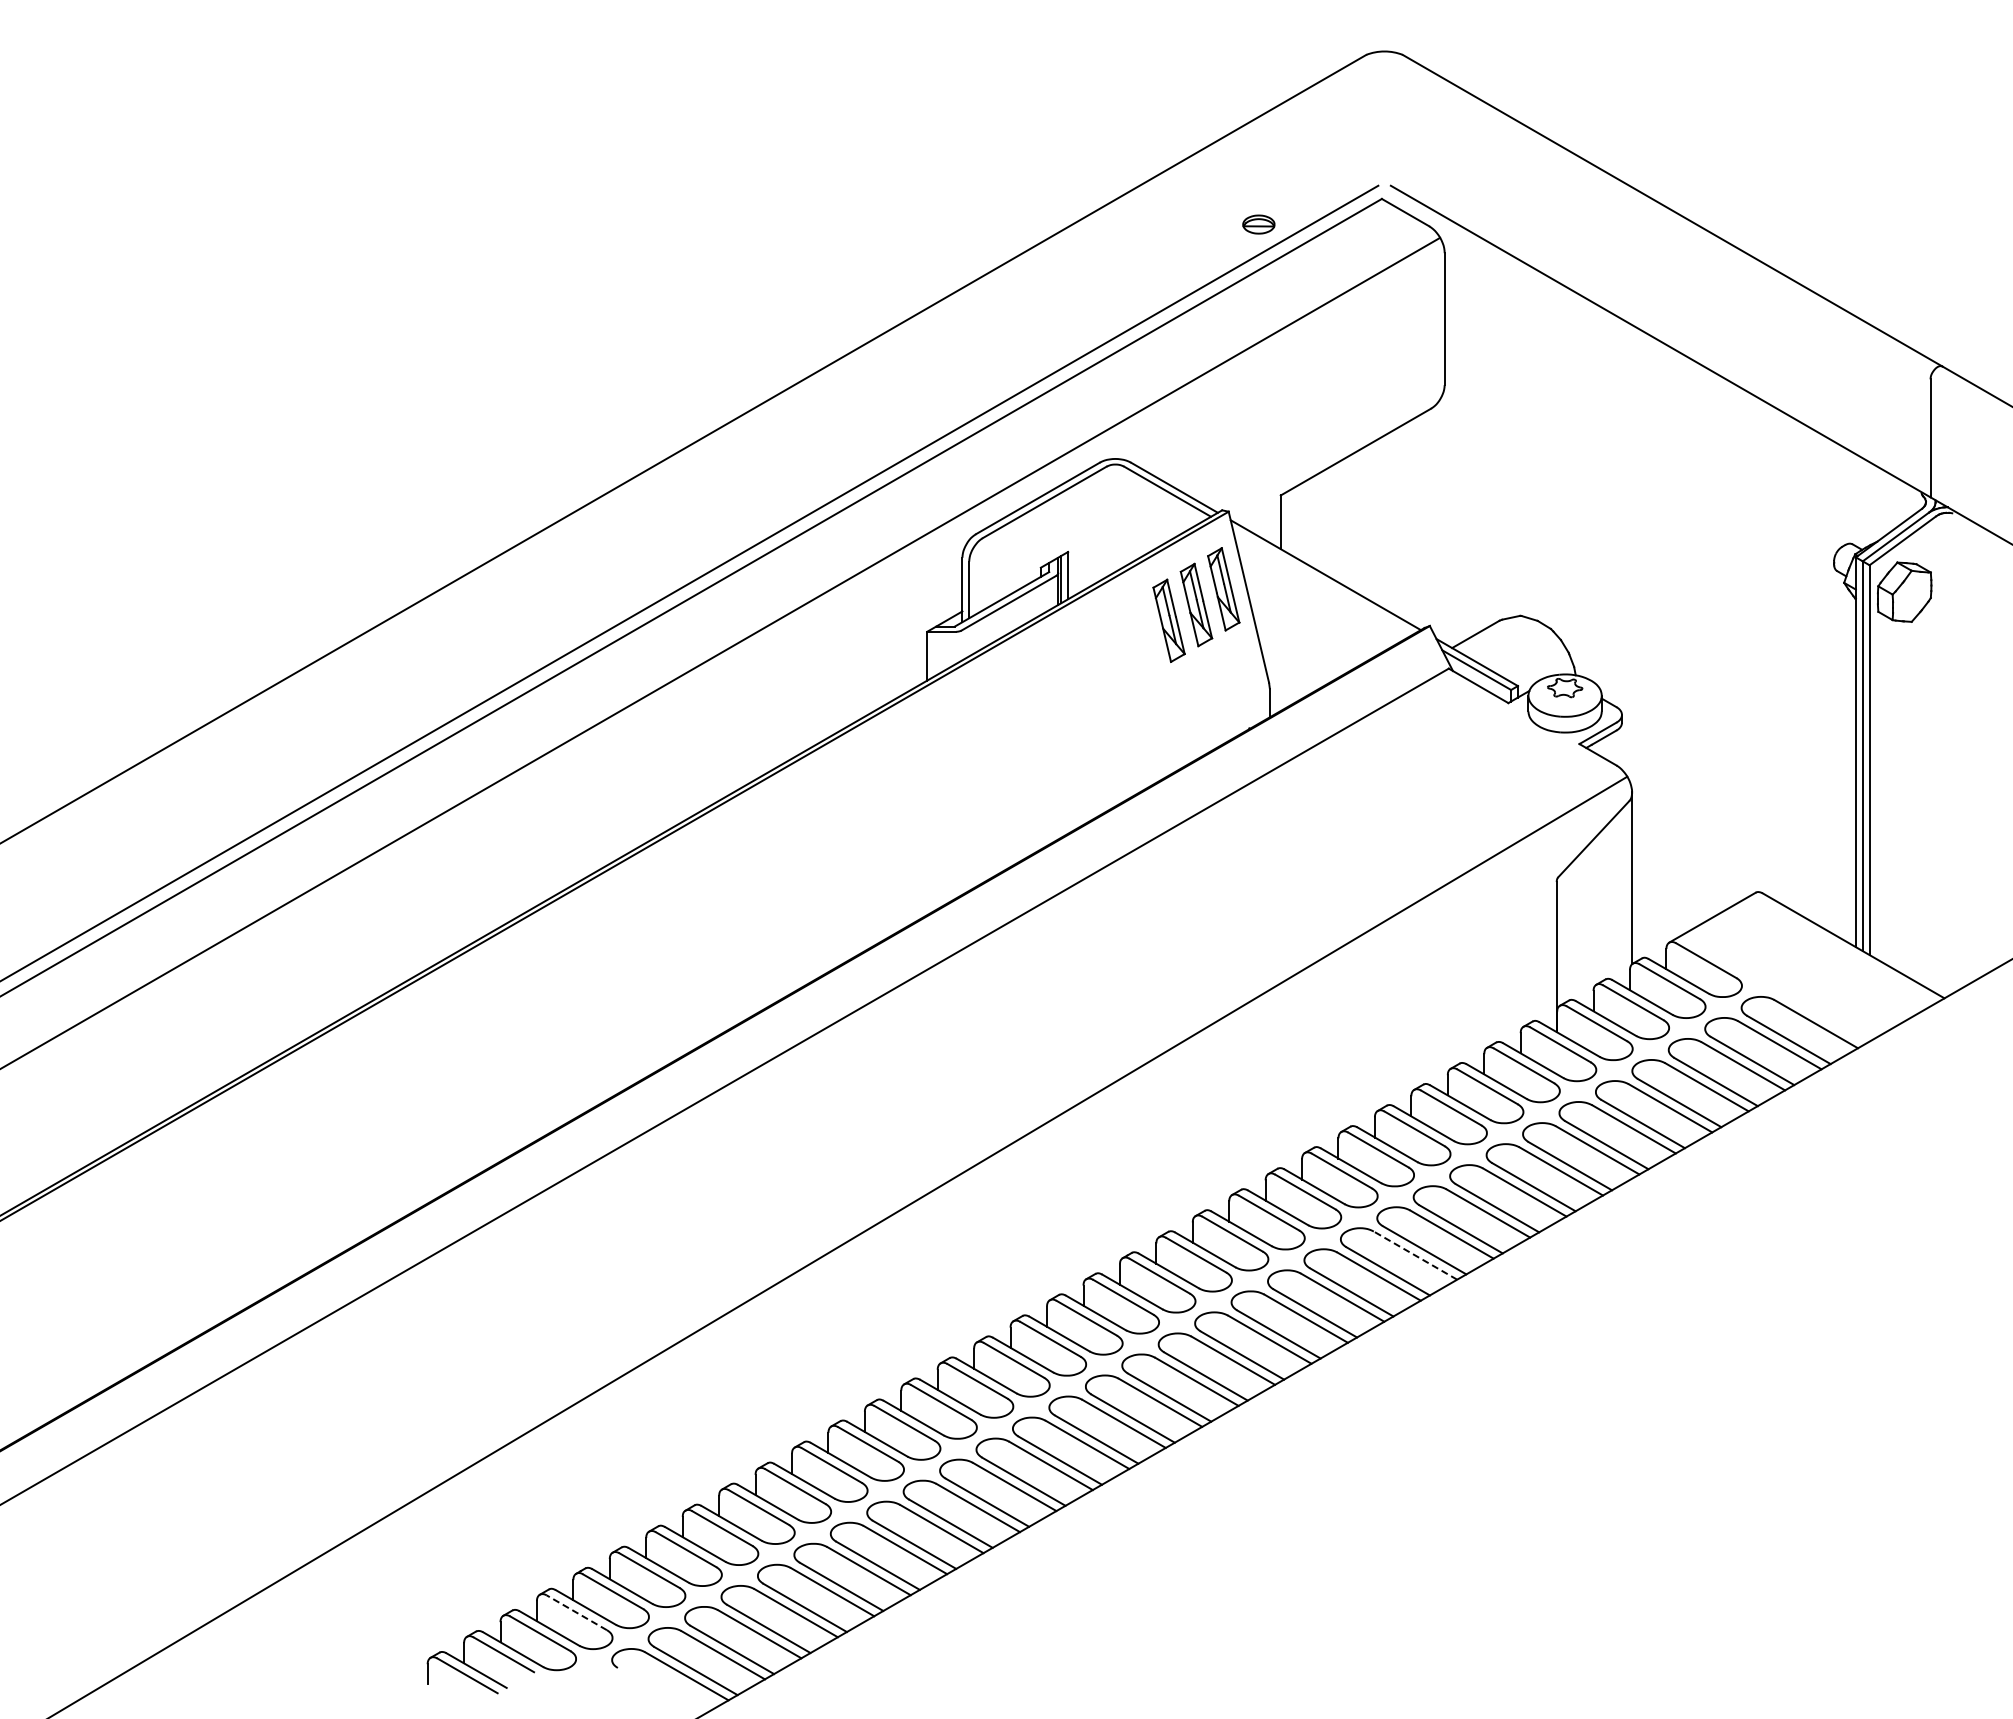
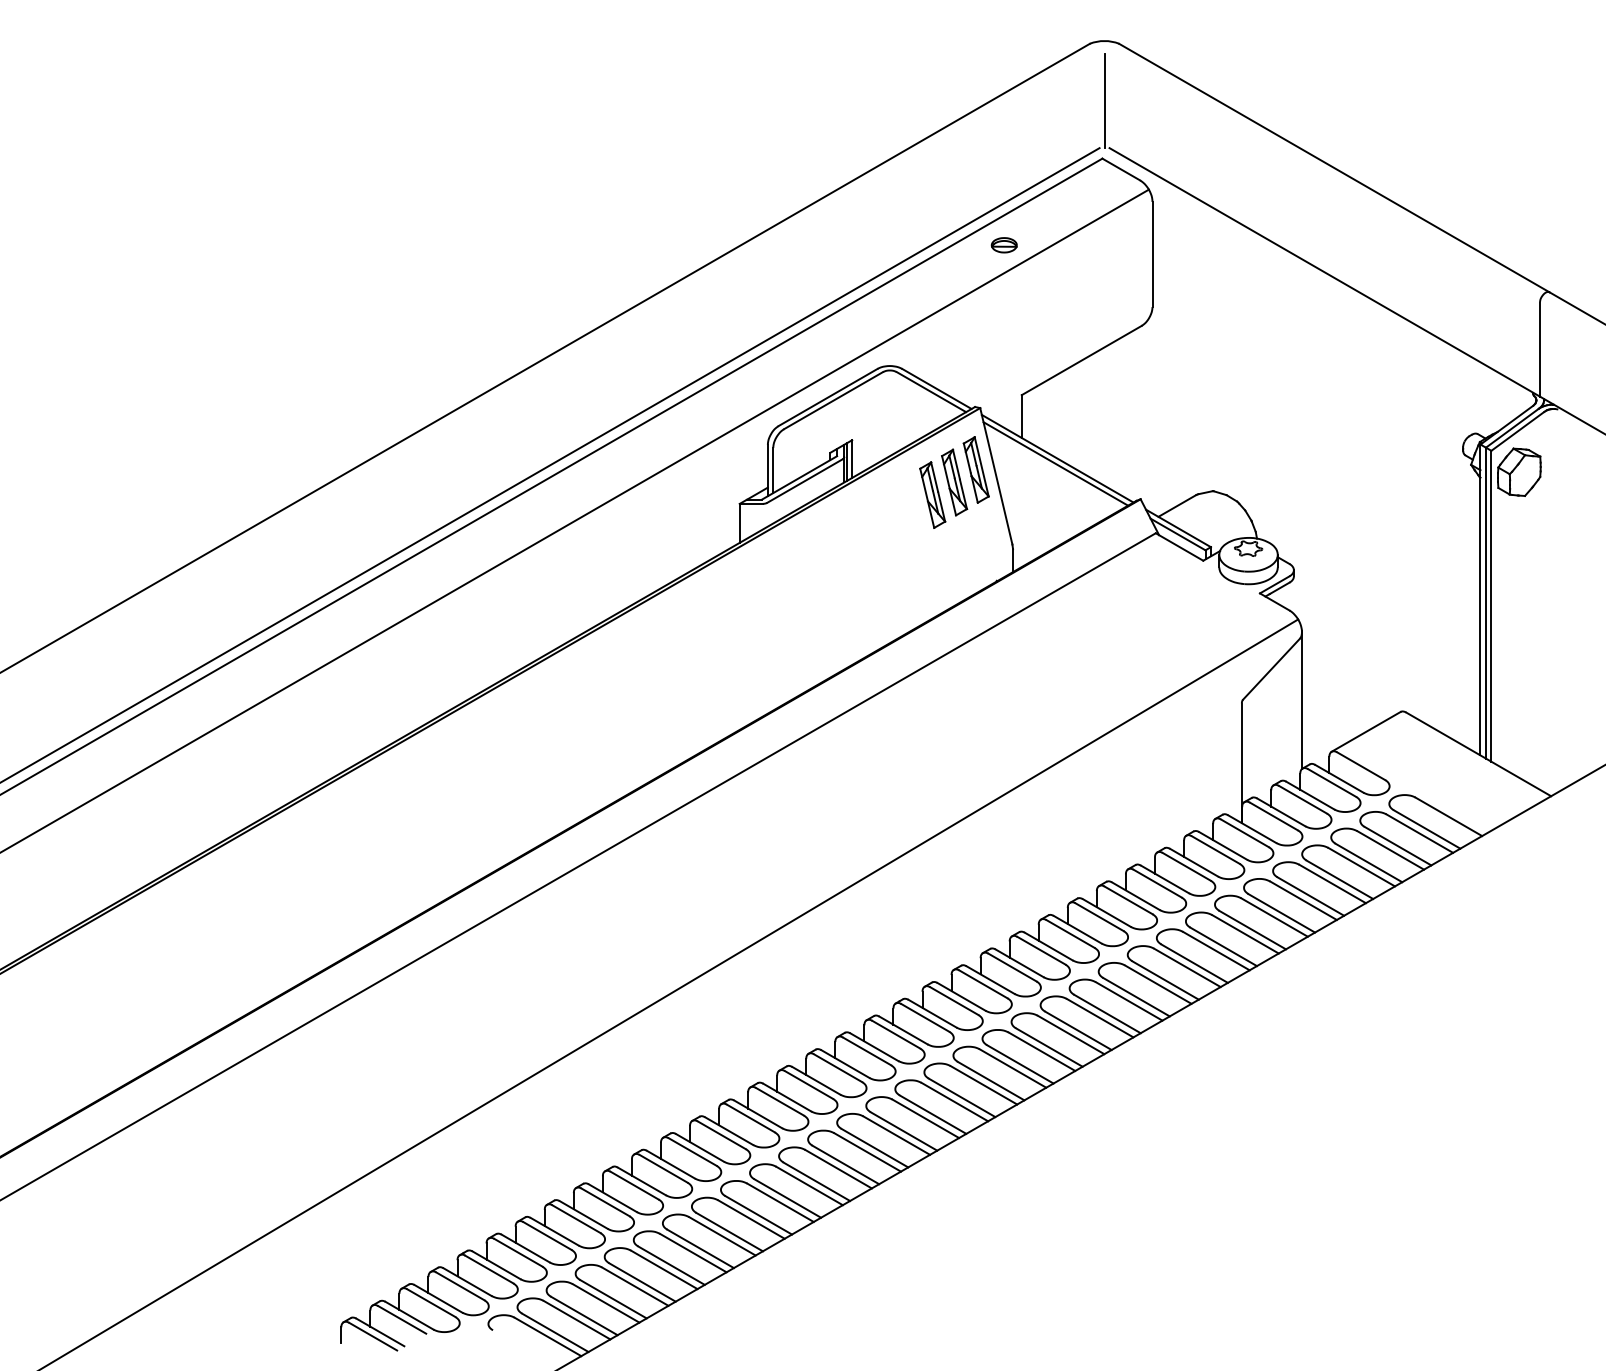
line: (1384, 126) -> (1104, 100), added
part: (1258, 224) -> (1003, 245), moved
line: (1323, 581) -> (1055, 463), added
line: (1415, 1255) -> (1129, 1001), dashed -> solid
line: (576, 1612) -> (460, 1286), dashed -> solid

